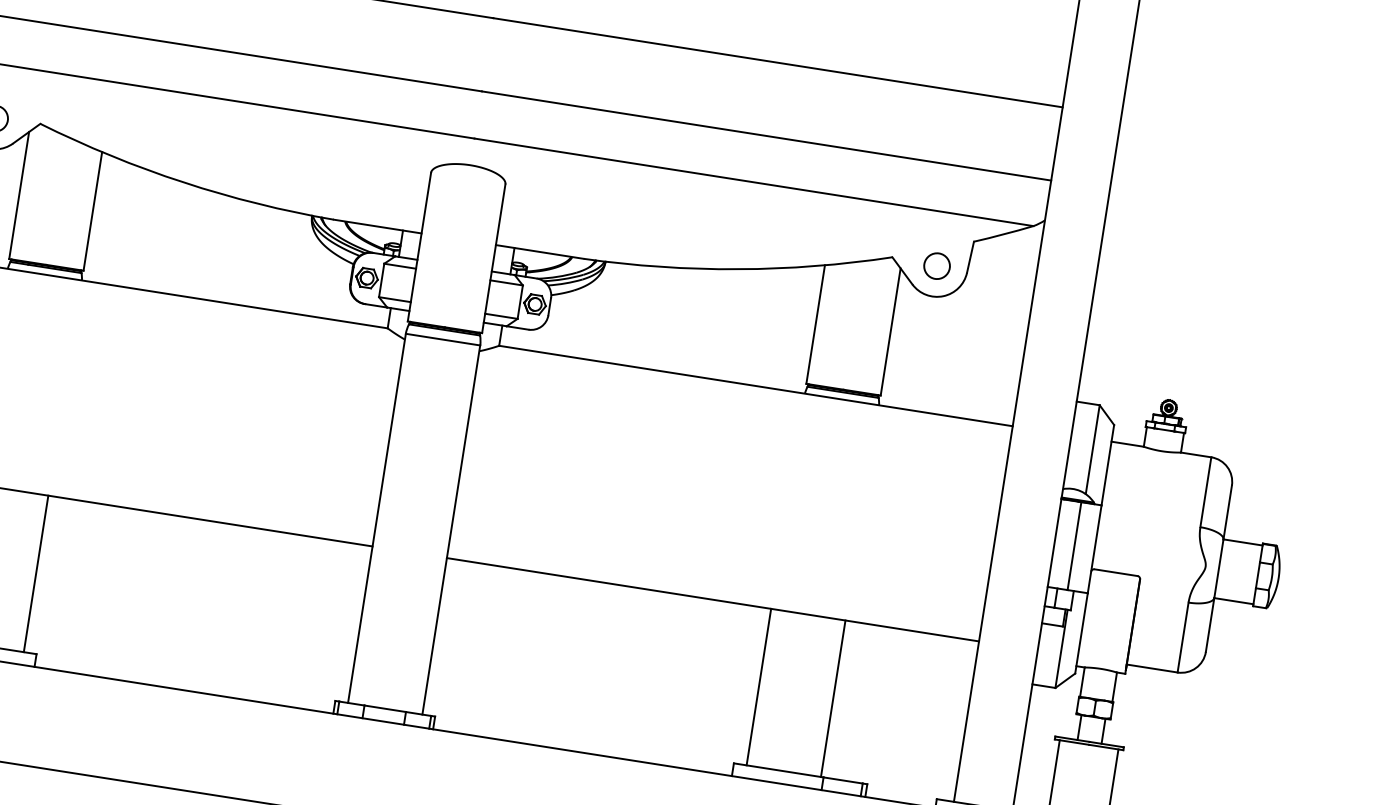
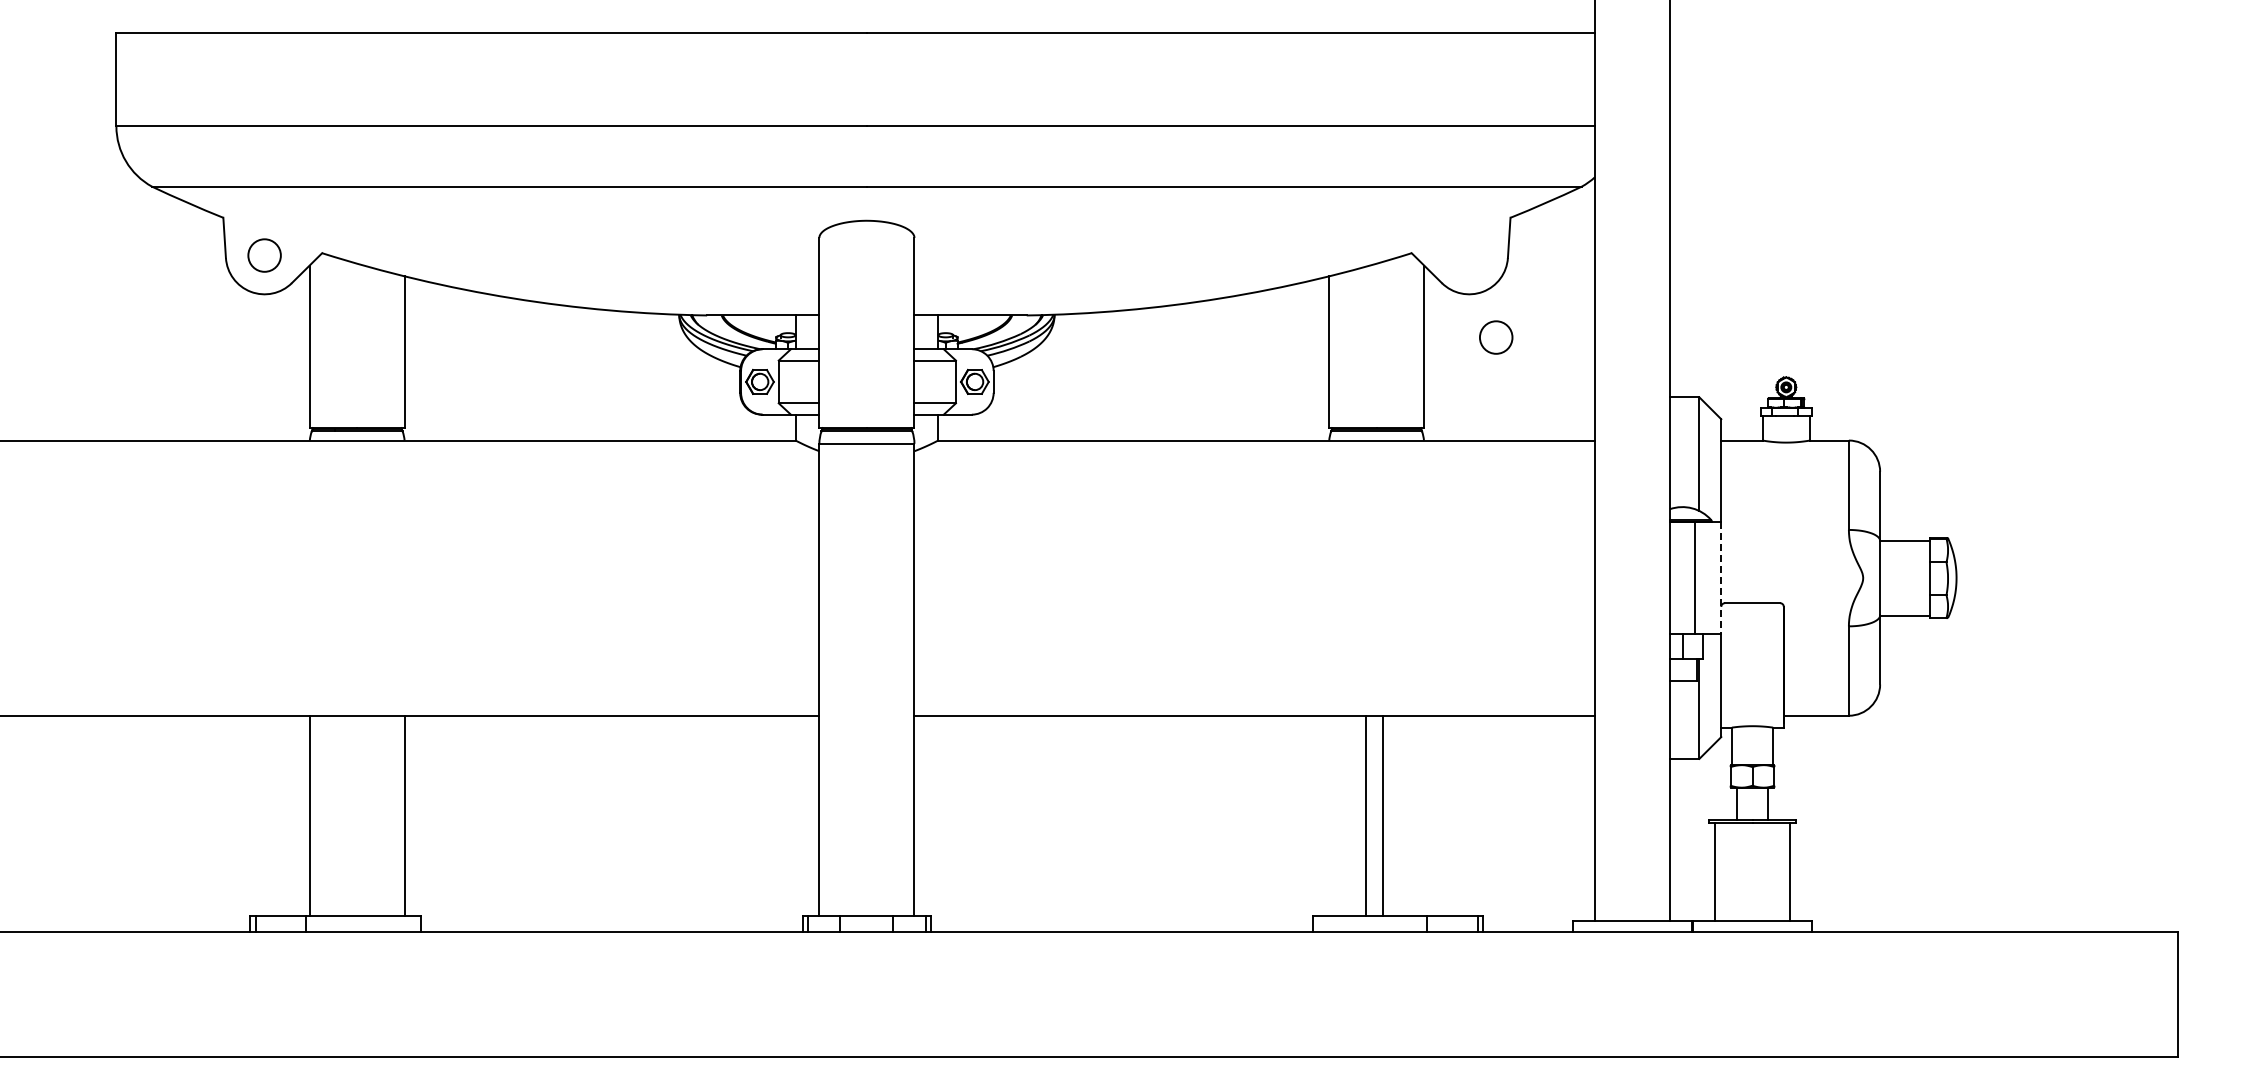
circle: (937, 266) -> (1496, 337), moved
line: (1094, 549) -> (1721, 578), solid -> dashed
line: (759, 686) -> (1366, 815), moved
line: (833, 698) -> (1383, 815), moved

